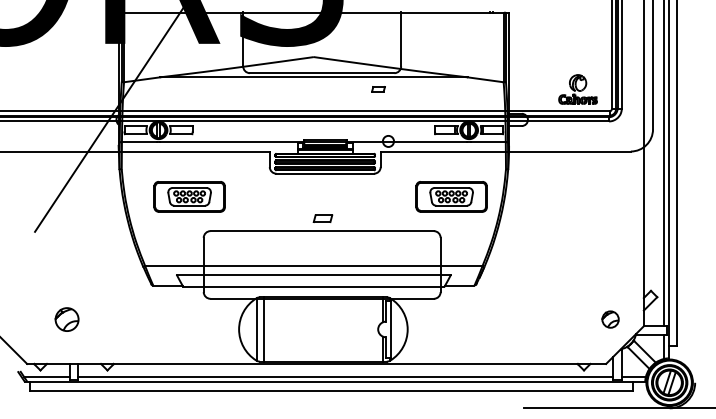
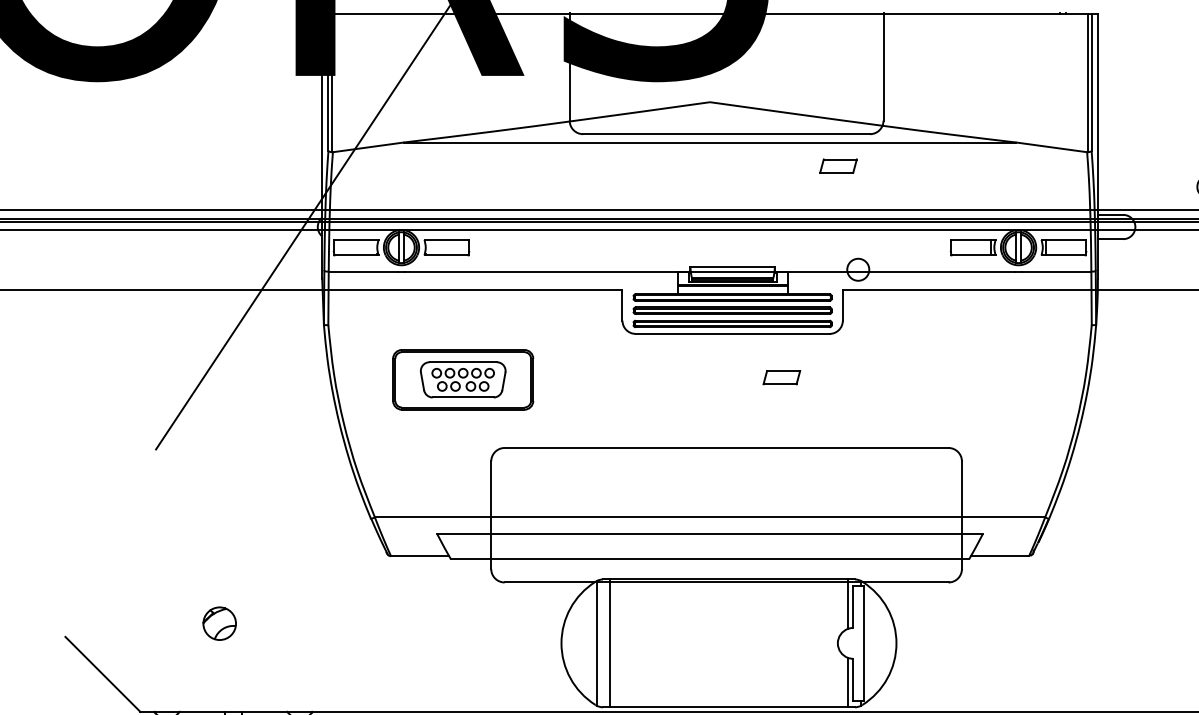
part: (378, 89) -> (838, 166), size x1.43
part: (451, 196) -> (983, 379), removed
part: (322, 218) -> (780, 377), moved
part: (66, 319) -> (218, 623), size x0.71

